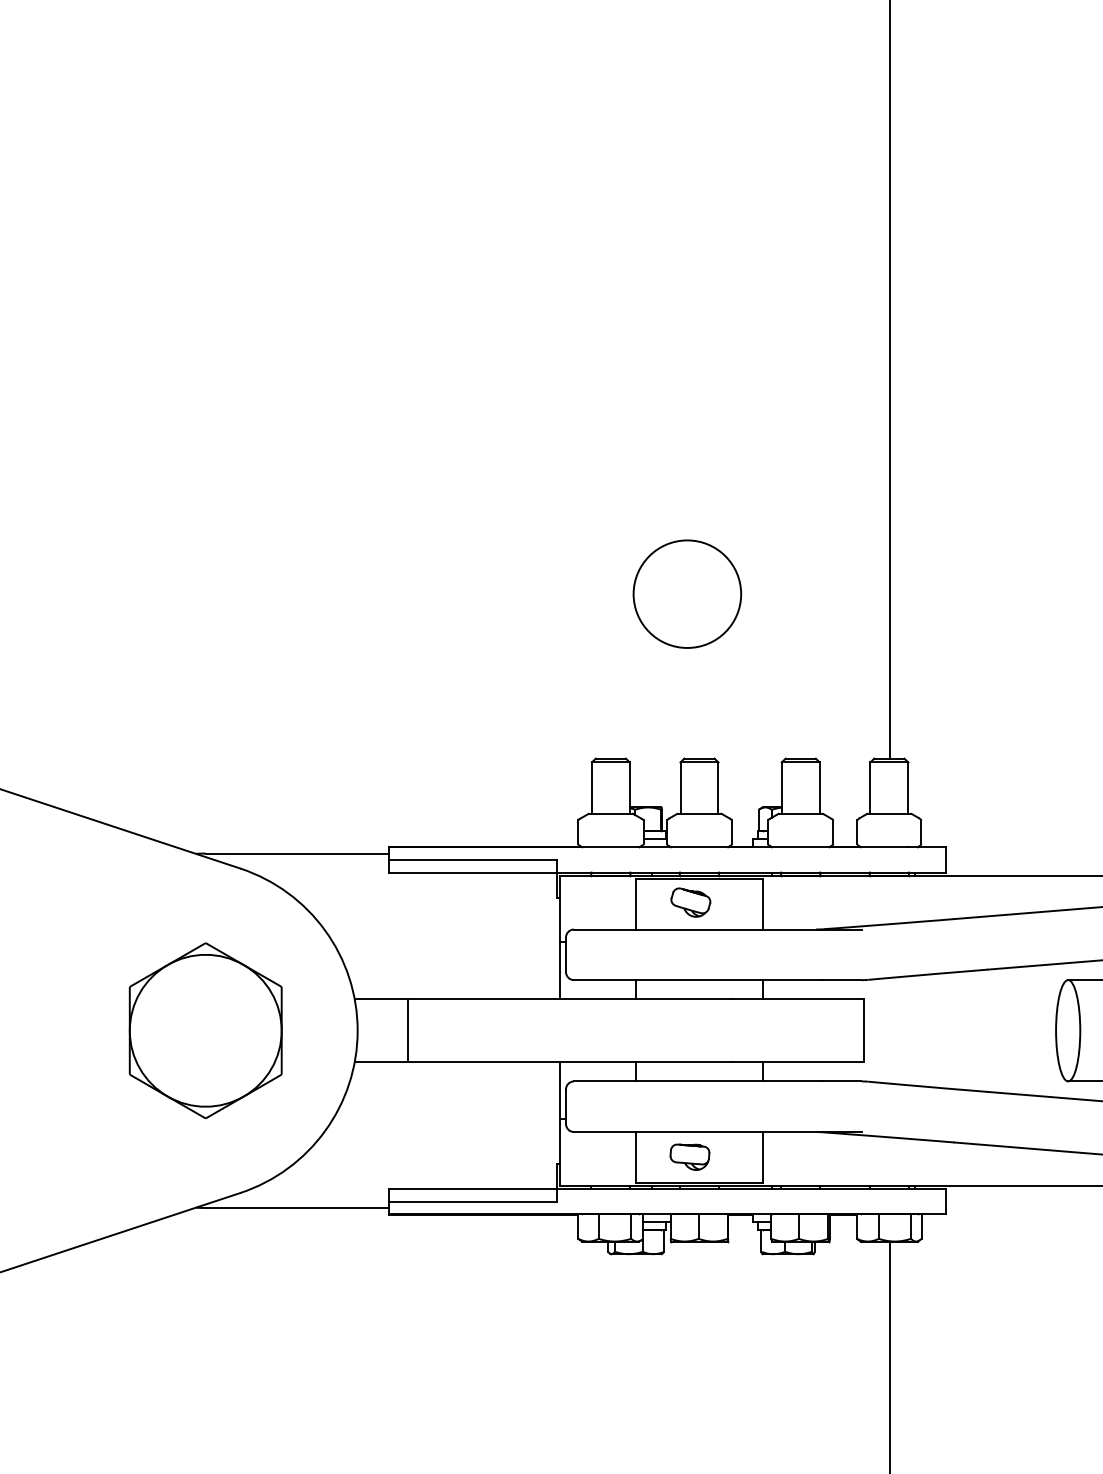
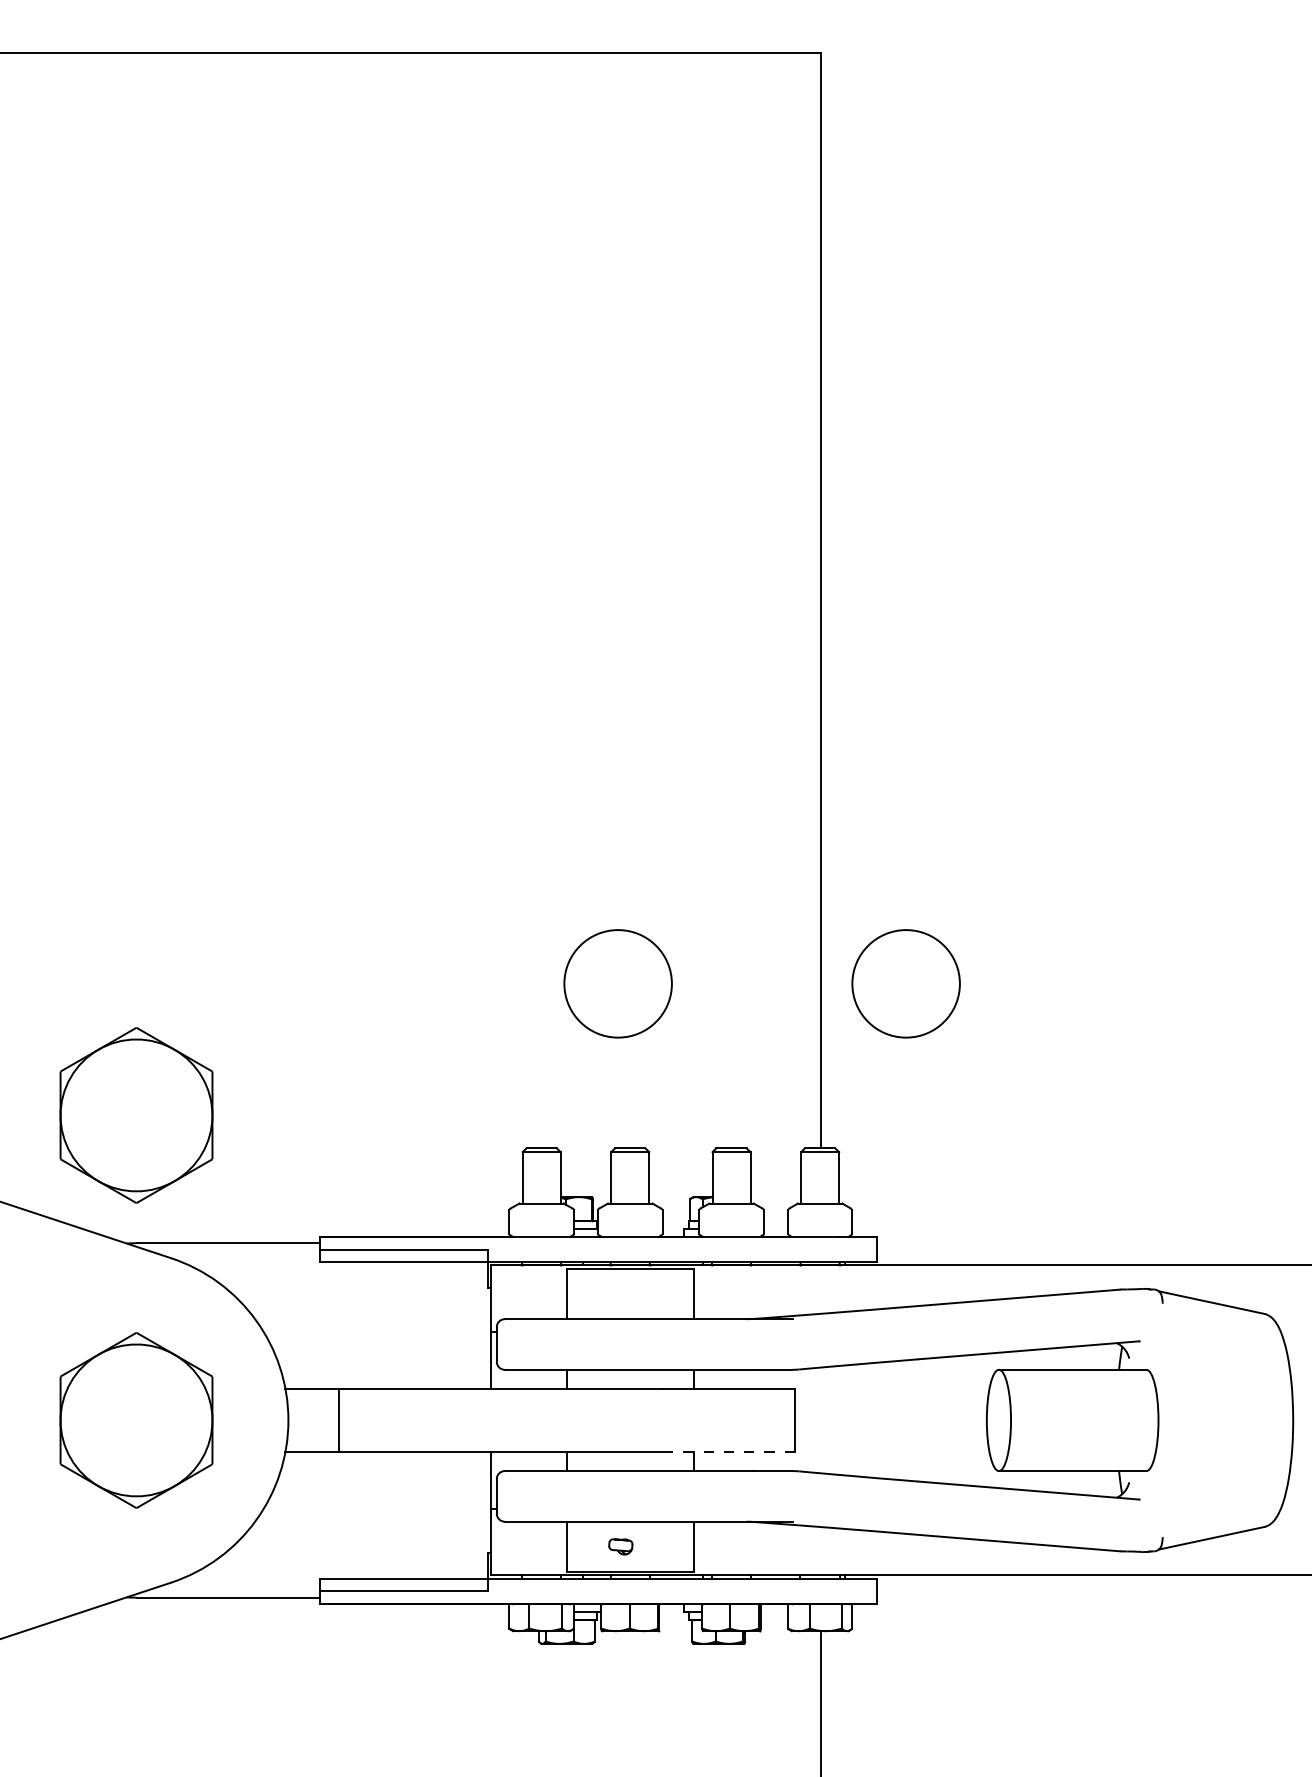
circle: (974, 593) -> (905, 983), added
part: (205, 725) -> (136, 1115), added
part: (690, 902) -> (621, 1292), removed
line: (798, 1062) -> (729, 1452), solid -> dashed
part: (689, 1156) -> (620, 1546), size x0.6

